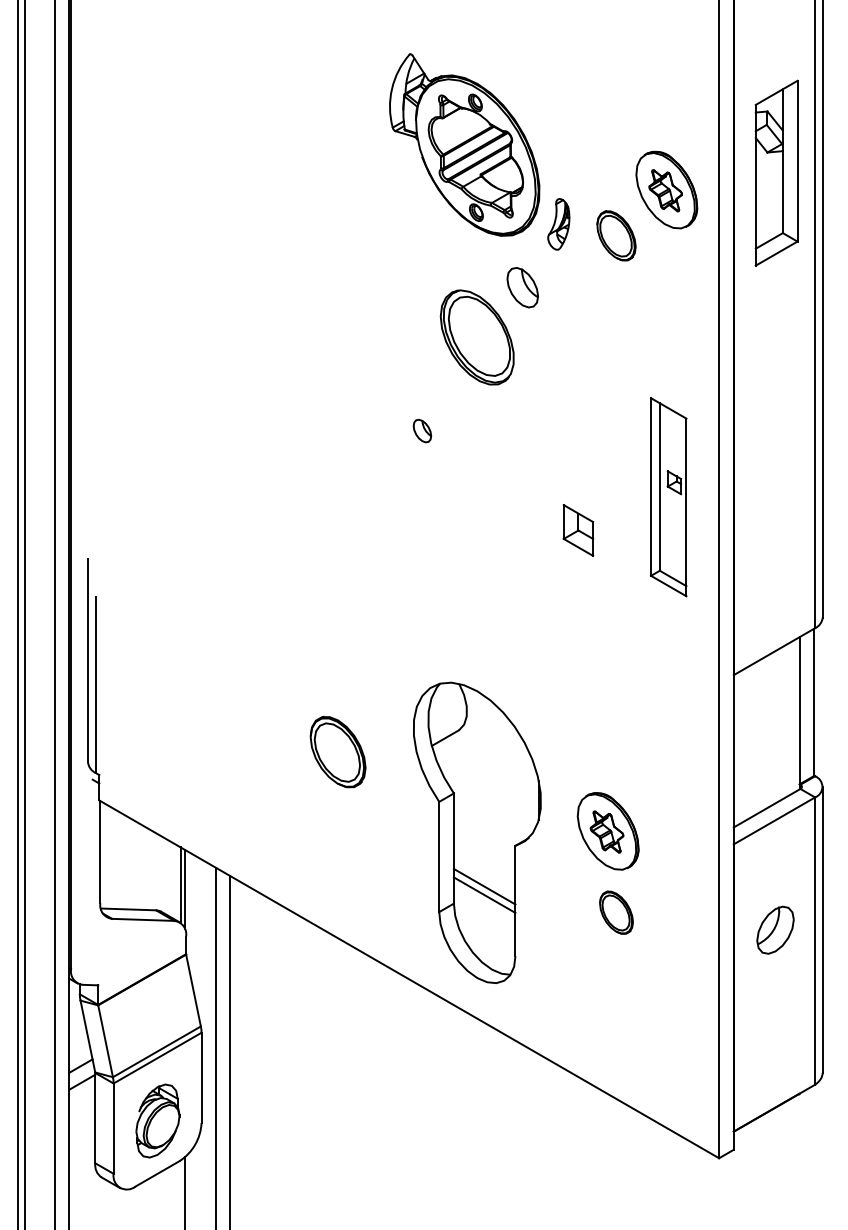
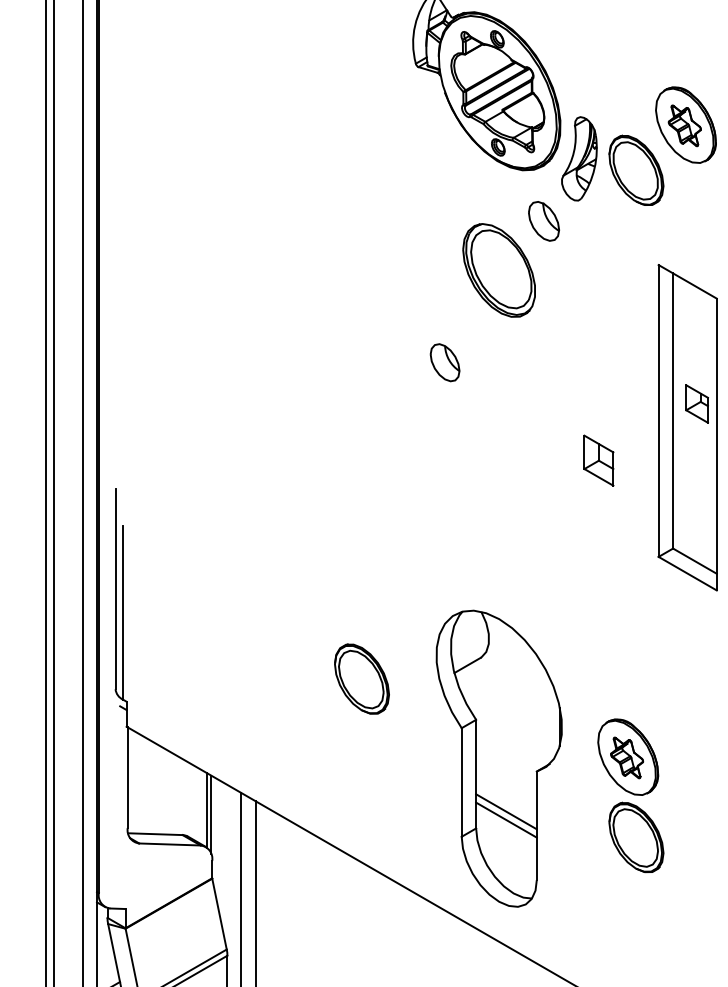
part: (558, 224) -> (579, 159), size x1.67
part: (616, 235) -> (636, 169), size x1.43
part: (422, 430) -> (445, 362), size x1.67
part: (668, 497) -> (687, 428), size x1.67
part: (616, 912) -> (636, 837), size x1.67

